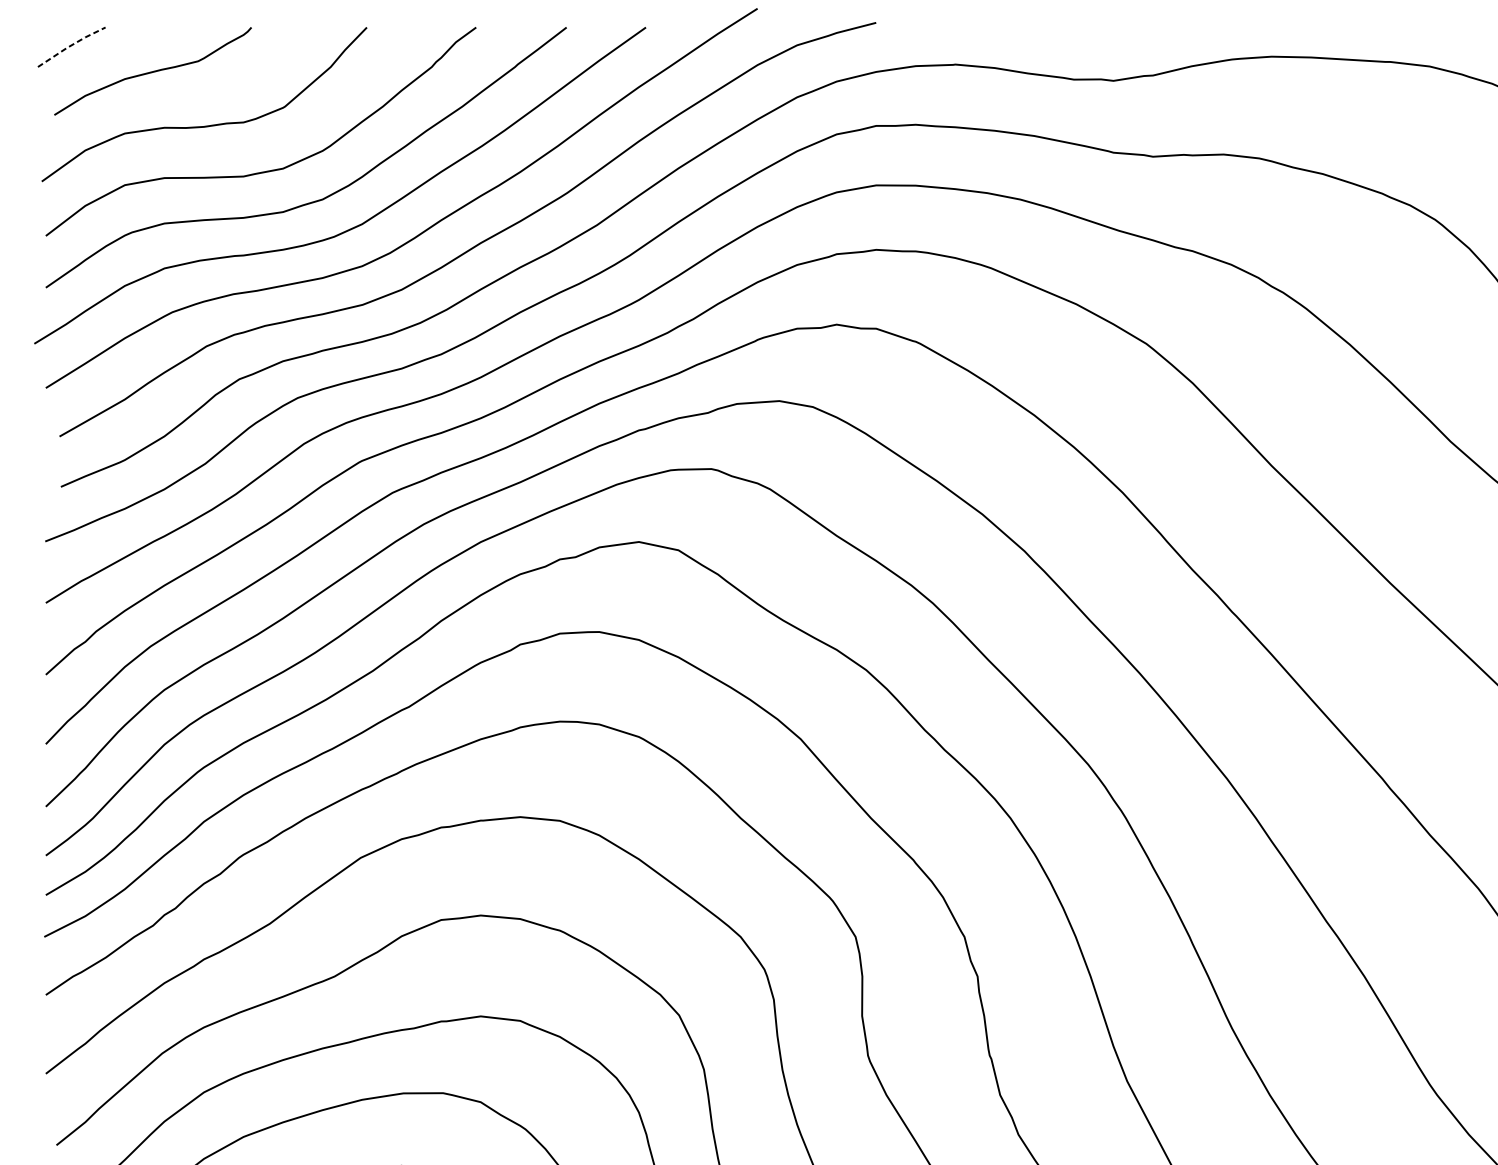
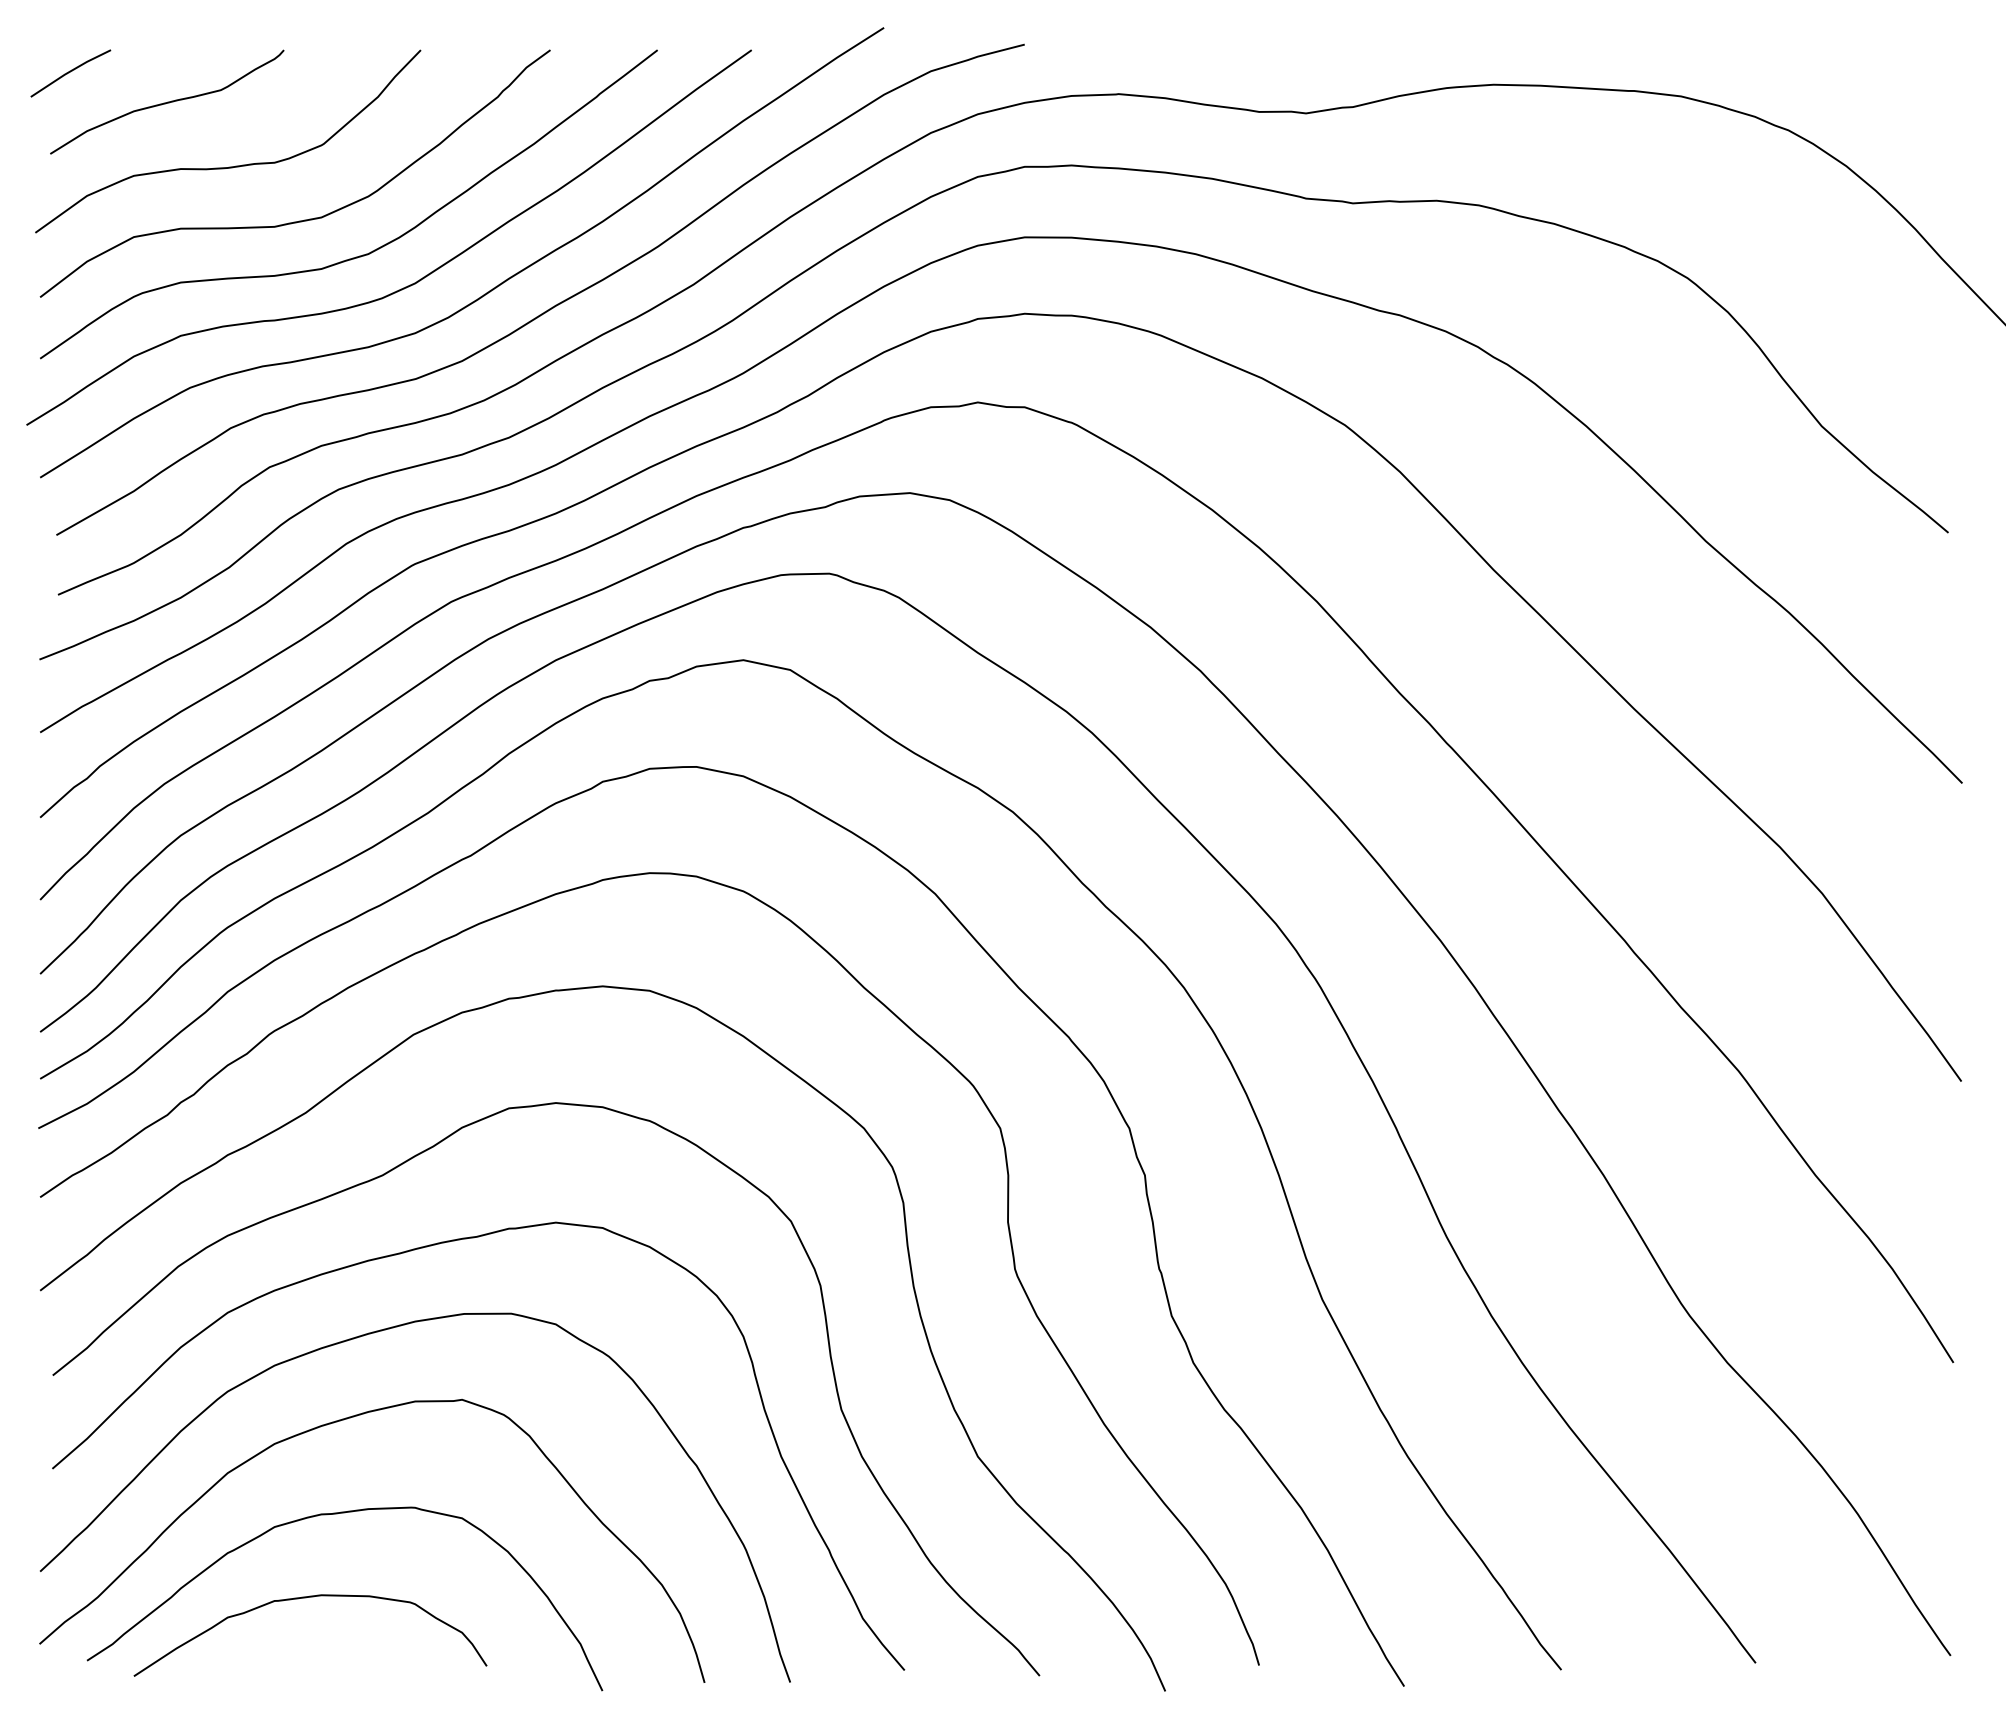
line: (70, 45) -> (69, 71), dashed -> solid

